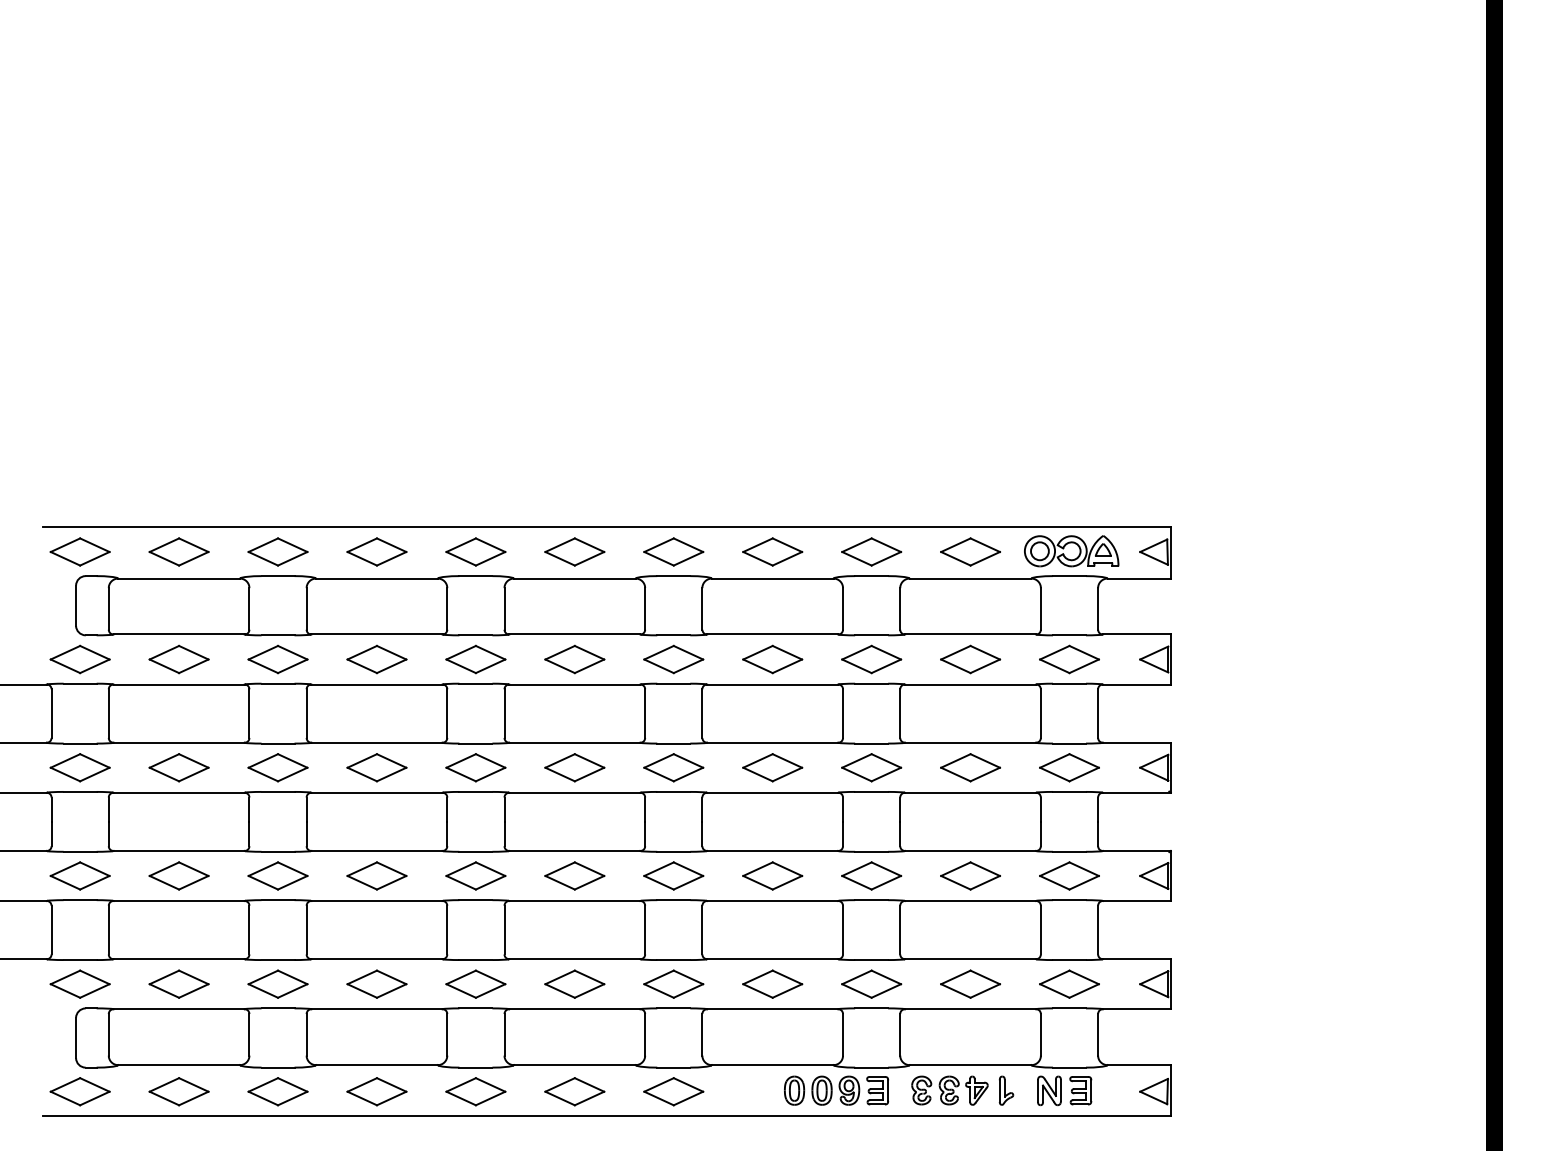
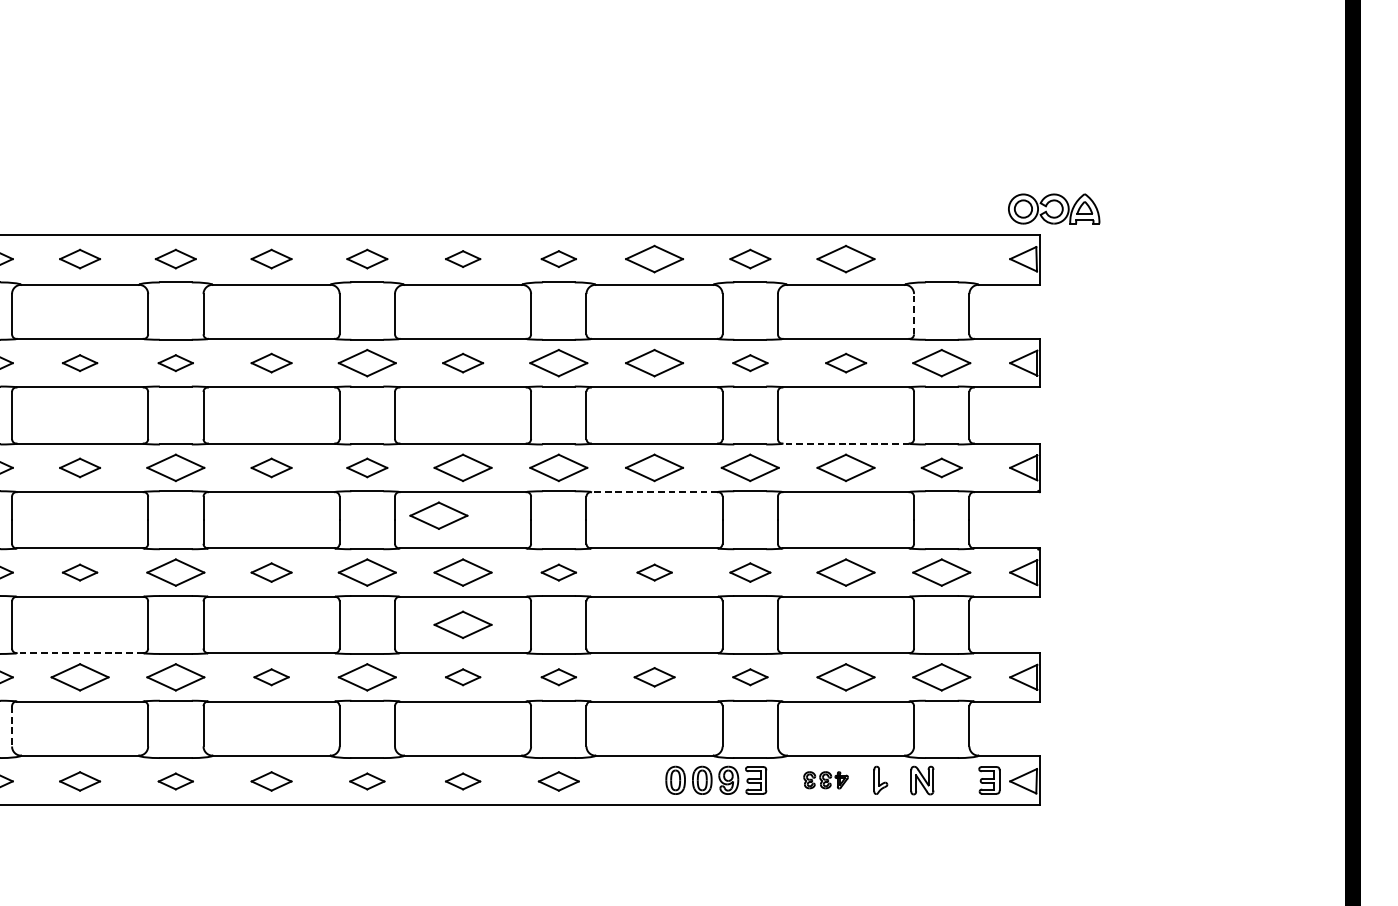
part: (1064, 548) -> (1047, 206), moved
part: (178, 551) -> (79, 258), size x0.7
part: (277, 551) -> (175, 258), size x0.7
part: (376, 551) -> (271, 258), size x0.7
part: (475, 551) -> (366, 258), size x0.7
part: (574, 551) -> (462, 258), size x0.6
part: (673, 551) -> (558, 258), size x0.6
part: (871, 551) -> (750, 258), size x0.7
line: (1040, 608) -> (913, 313), solid -> dashed
part: (178, 659) -> (79, 363), size x0.6
part: (277, 659) -> (175, 363), size x0.6
part: (376, 659) -> (271, 363), size x0.7
part: (574, 659) -> (462, 363), size x0.7
part: (871, 659) -> (750, 363), size x0.6
part: (970, 659) -> (845, 363), size x0.7
line: (970, 742) -> (845, 443), solid -> dashed
part: (178, 767) -> (79, 467), size x0.7
part: (376, 767) -> (271, 467), size x0.7
part: (475, 767) -> (366, 467), size x0.7
part: (1069, 767) -> (941, 467), size x0.7
line: (772, 792) -> (654, 491), solid -> dashed
part: (549, 816) -> (438, 515), added
part: (178, 875) -> (79, 572), size x0.6
part: (376, 875) -> (271, 572), size x0.7
part: (673, 875) -> (558, 572), size x0.6
part: (772, 875) -> (654, 572), size x0.6
part: (871, 875) -> (750, 572), size x0.7
part: (574, 929) -> (462, 624), added
line: (179, 959) -> (80, 653), solid -> dashed
part: (376, 983) -> (271, 676), size x0.6
part: (574, 983) -> (462, 676), size x0.6
part: (673, 983) -> (558, 676), size x0.6
part: (772, 983) -> (654, 676), size x0.7
part: (871, 983) -> (750, 676), size x0.6
line: (108, 1034) -> (11, 726), solid -> dashed
part: (949, 1090) -> (825, 780), size x0.6
part: (1080, 1090) -> (989, 780), moved
part: (178, 1091) -> (79, 781), size x0.7
part: (277, 1091) -> (175, 781), size x0.6
part: (376, 1091) -> (271, 781), size x0.7
part: (475, 1091) -> (366, 781), size x0.6
part: (574, 1091) -> (462, 781), size x0.6
part: (673, 1091) -> (558, 781), size x0.7

